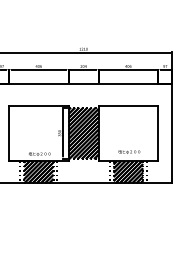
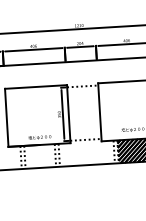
hatch: (83, 133) -> (84, 113), removed
hatch: (38, 172) -> (39, 156), removed

